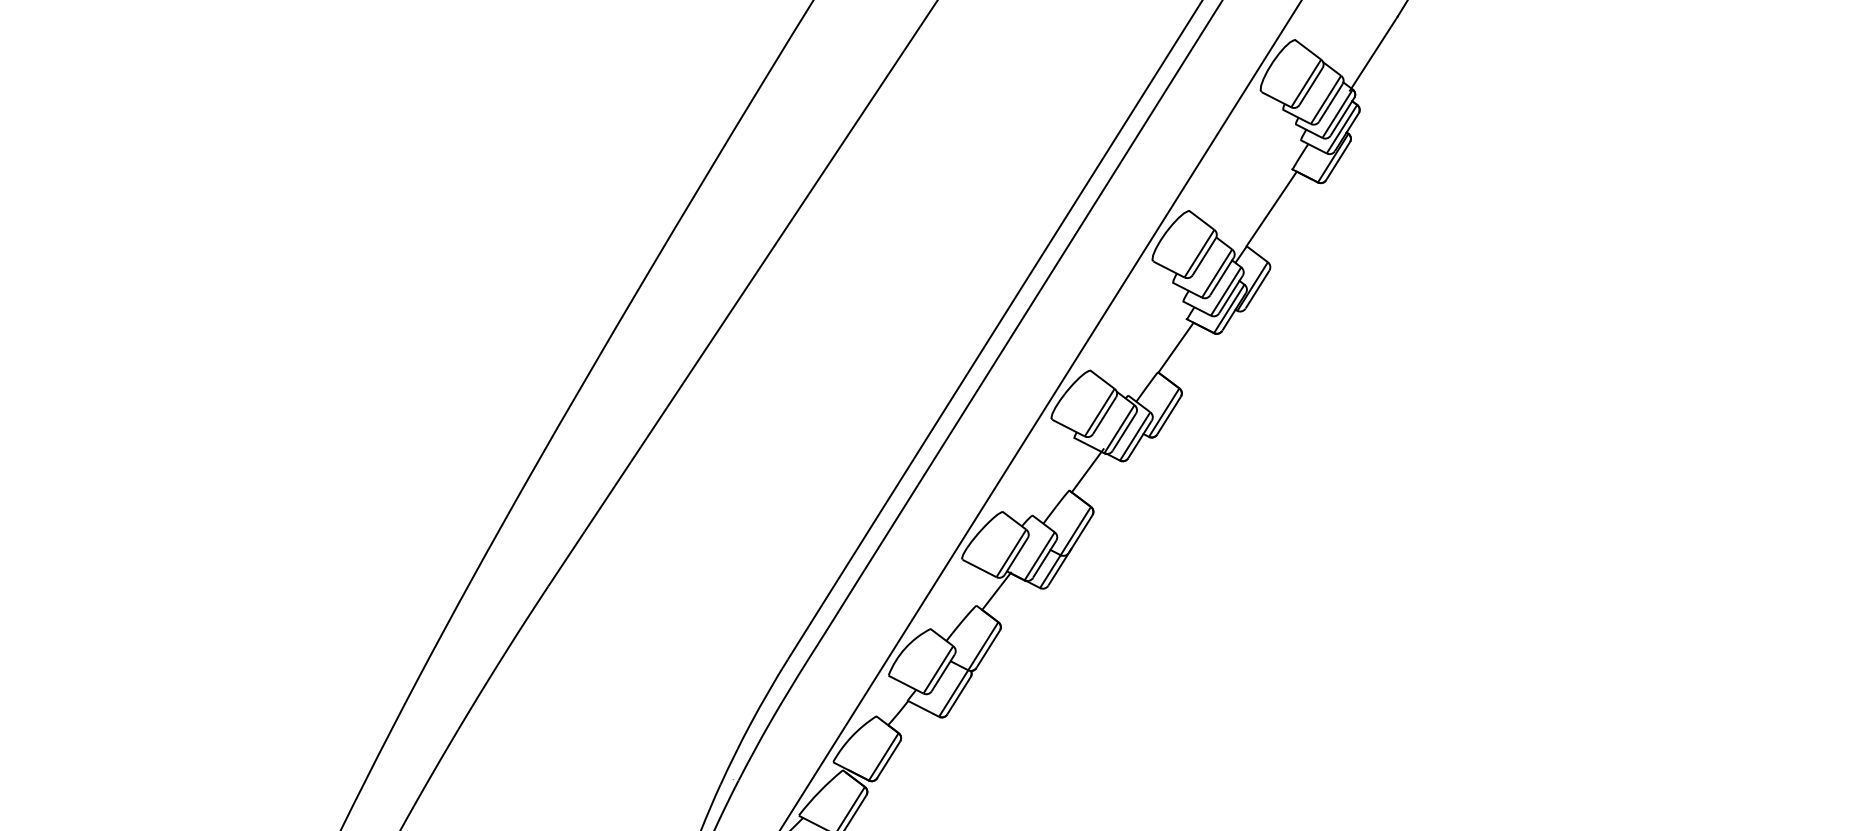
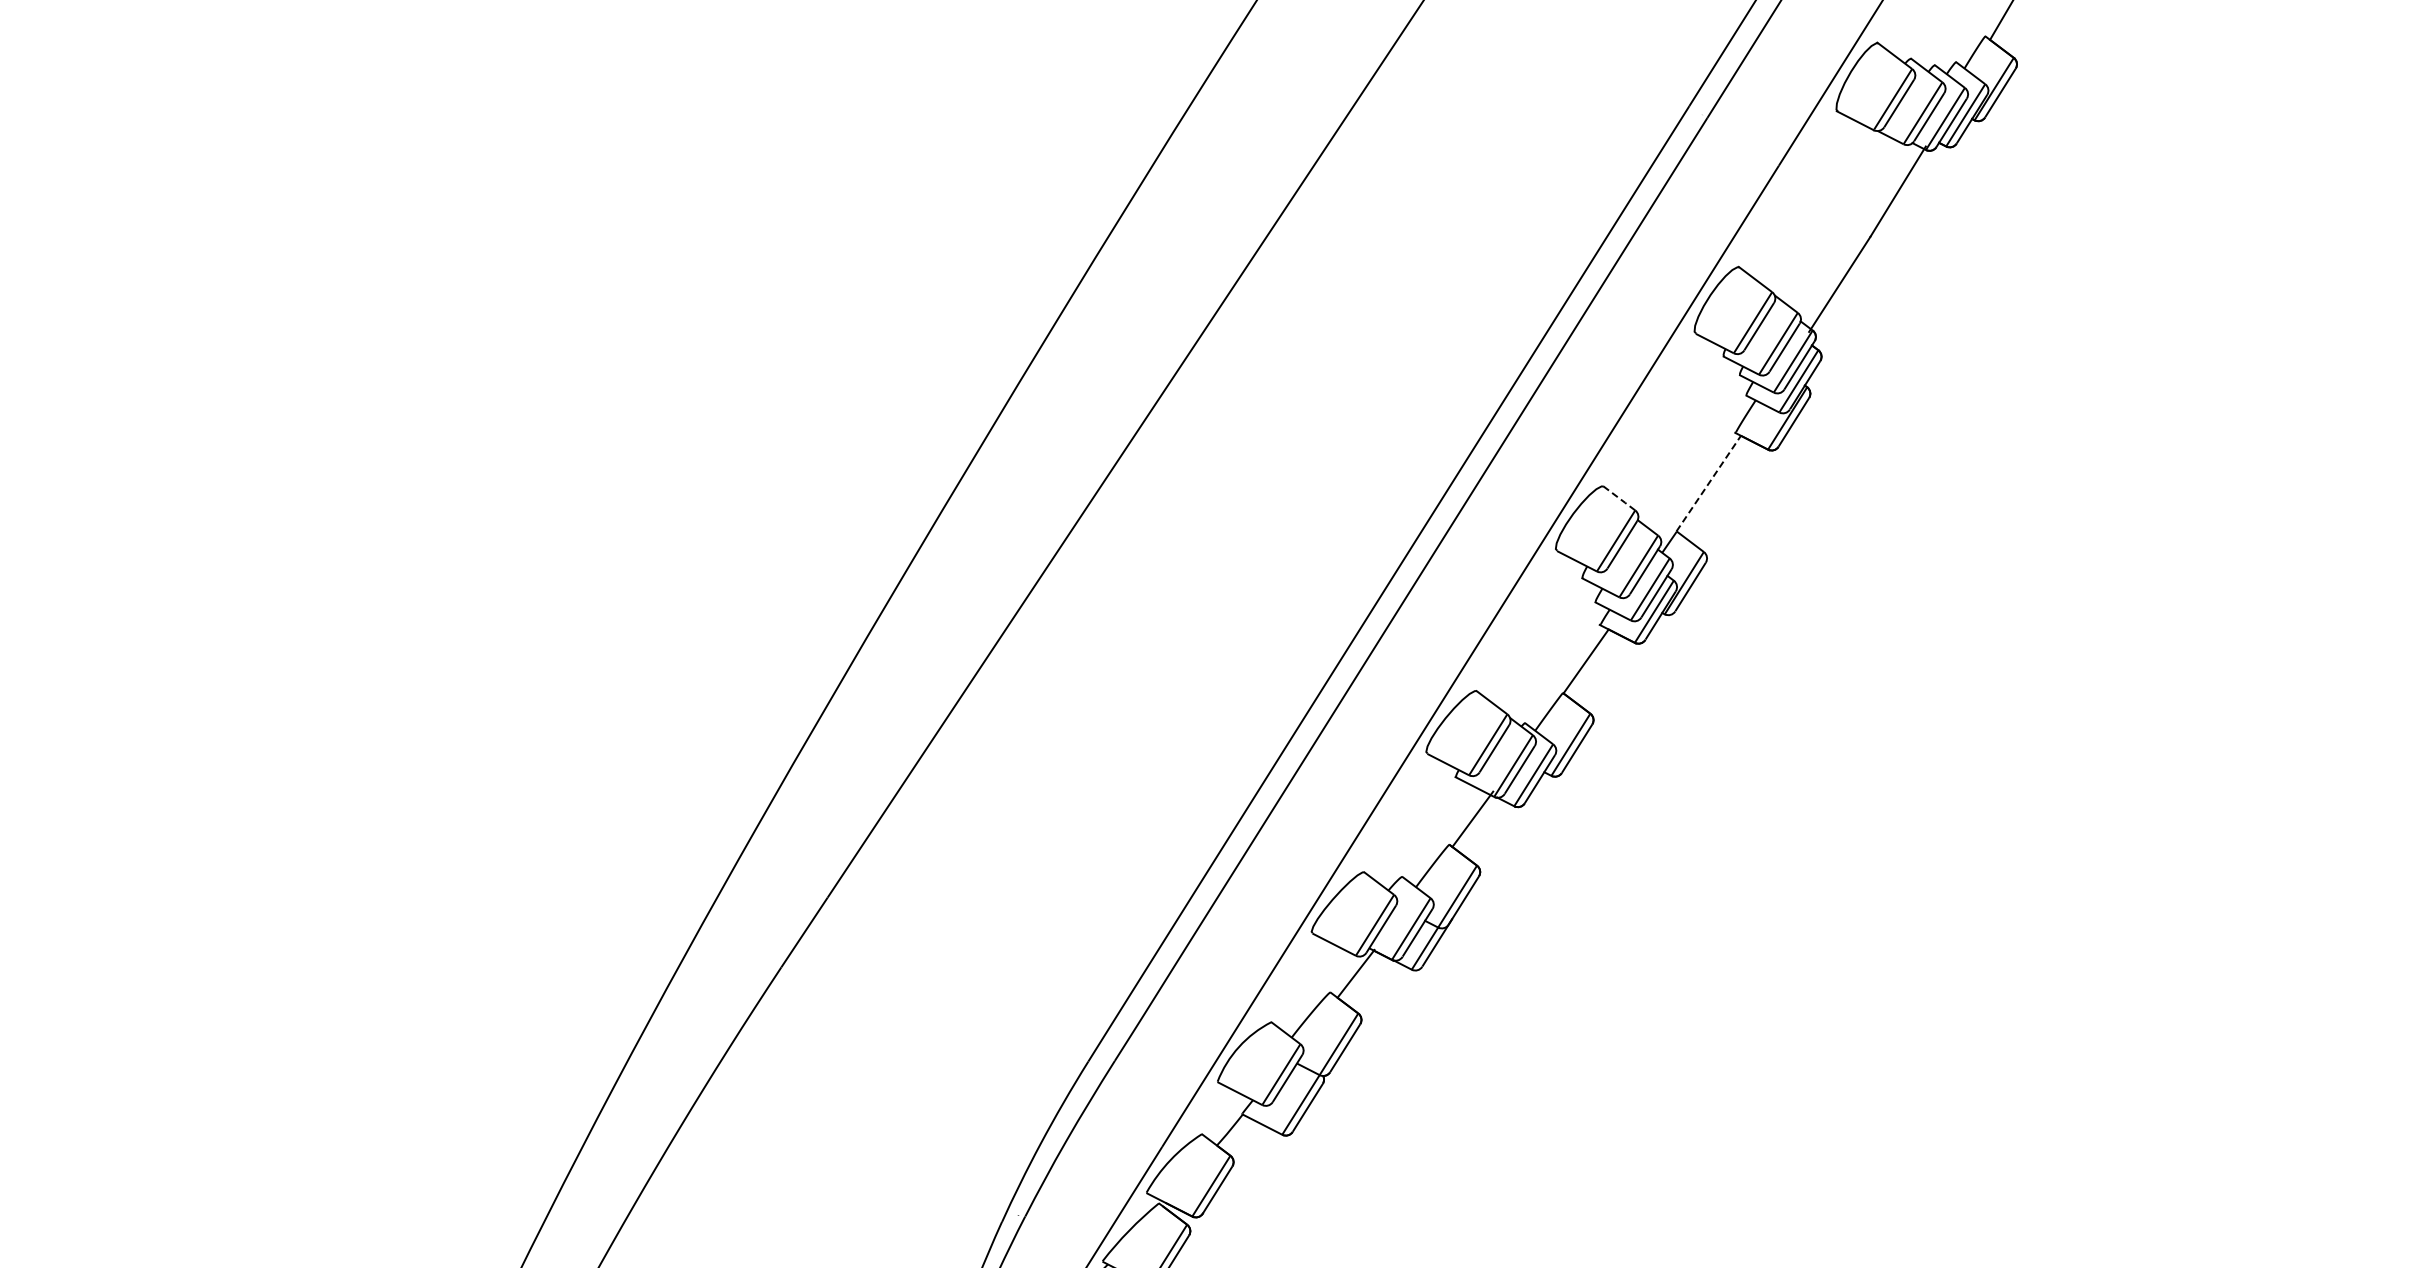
line: (1271, 208) -> (1708, 483), solid -> dashed
line: (1201, 220) -> (1618, 498), solid -> dashed

